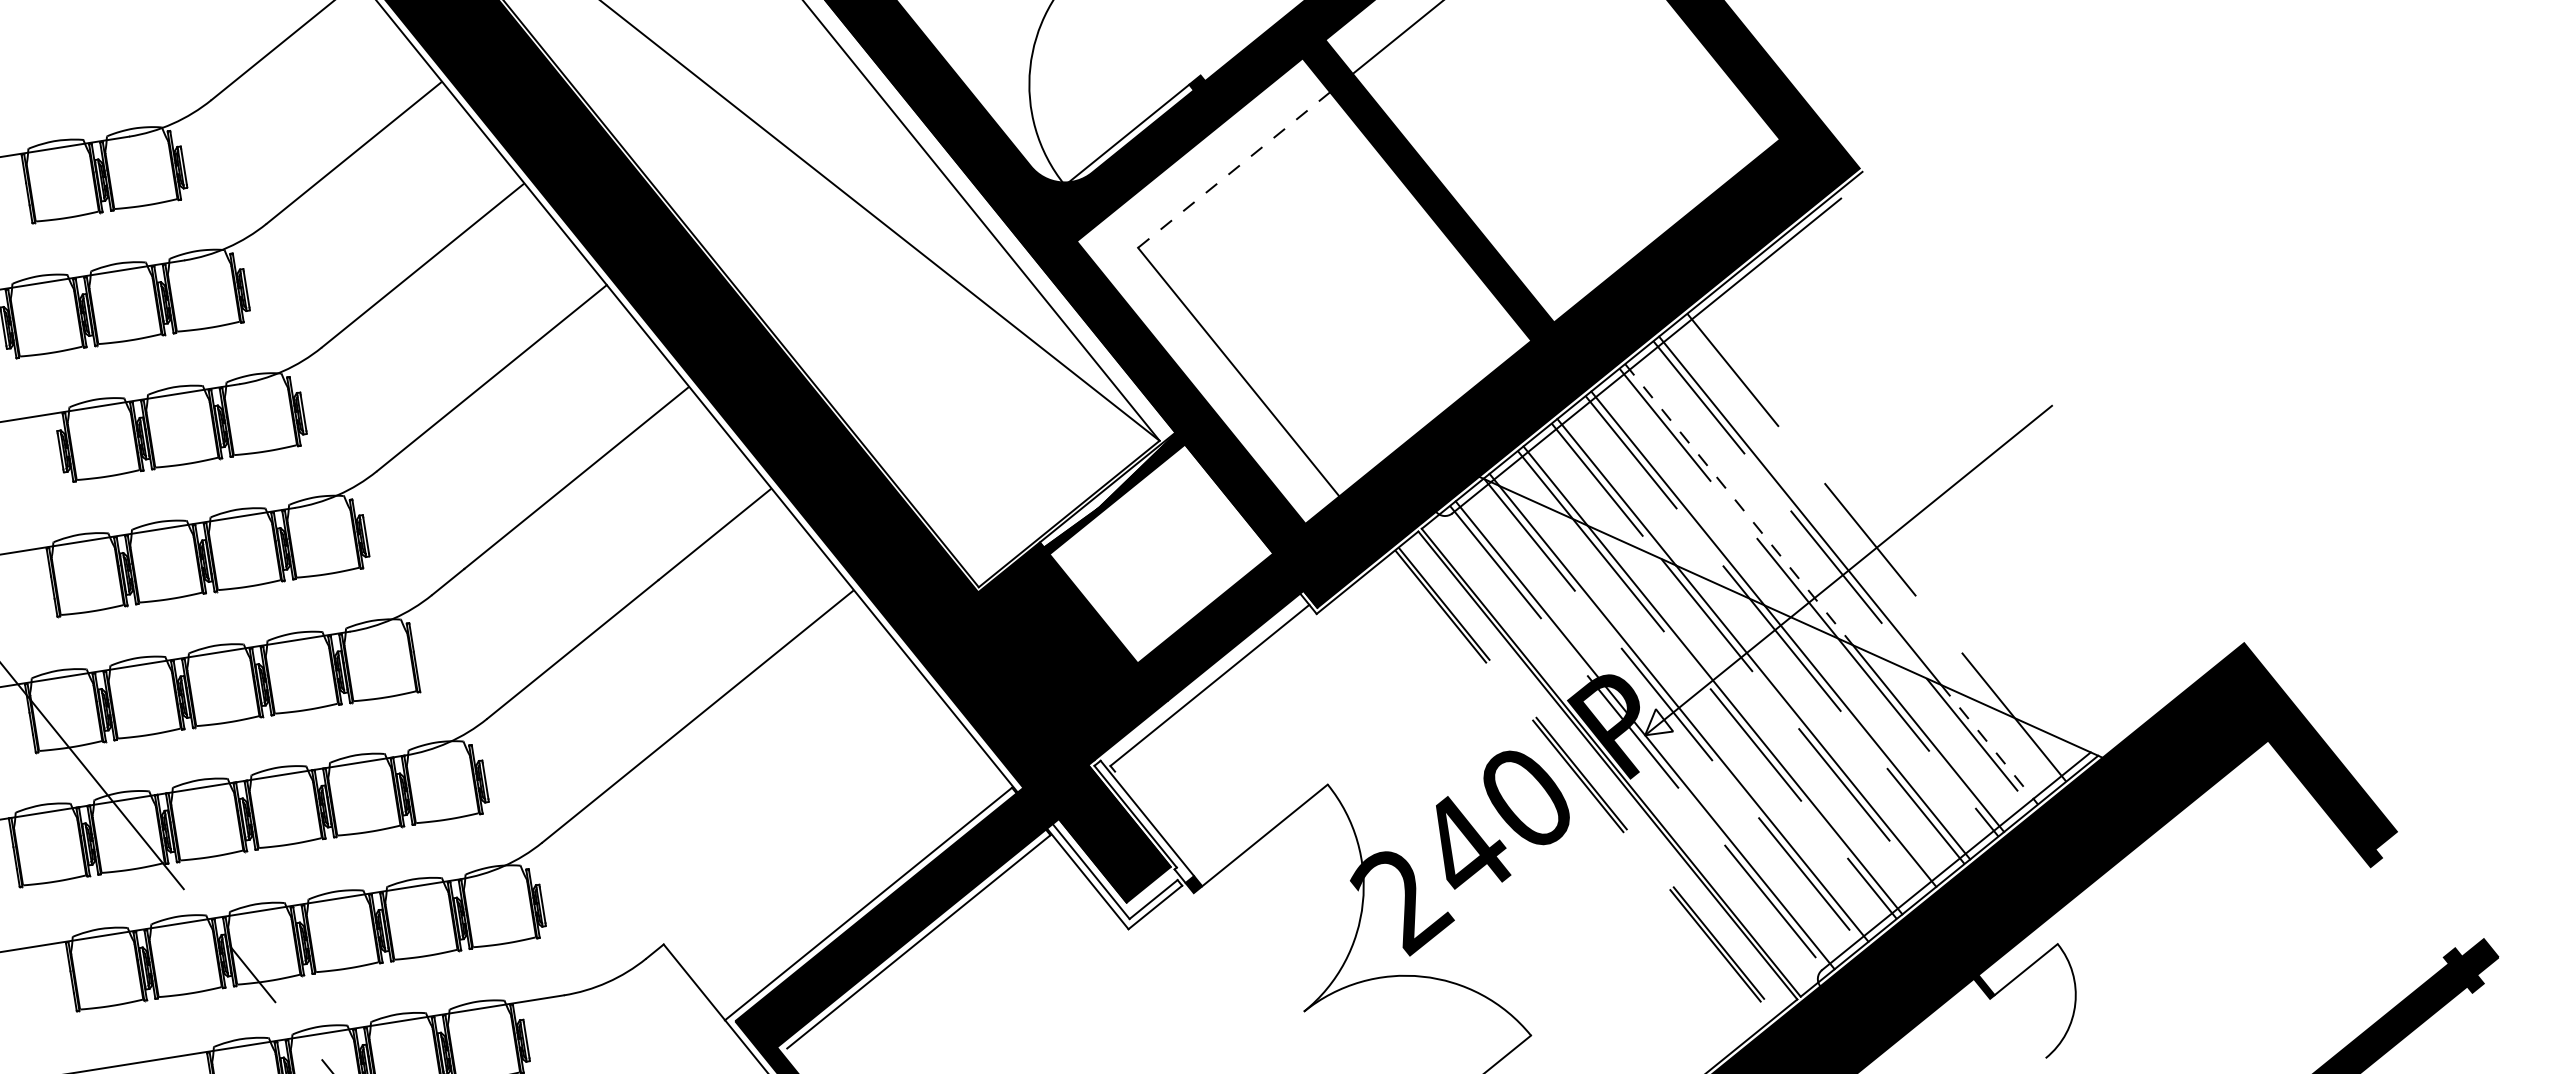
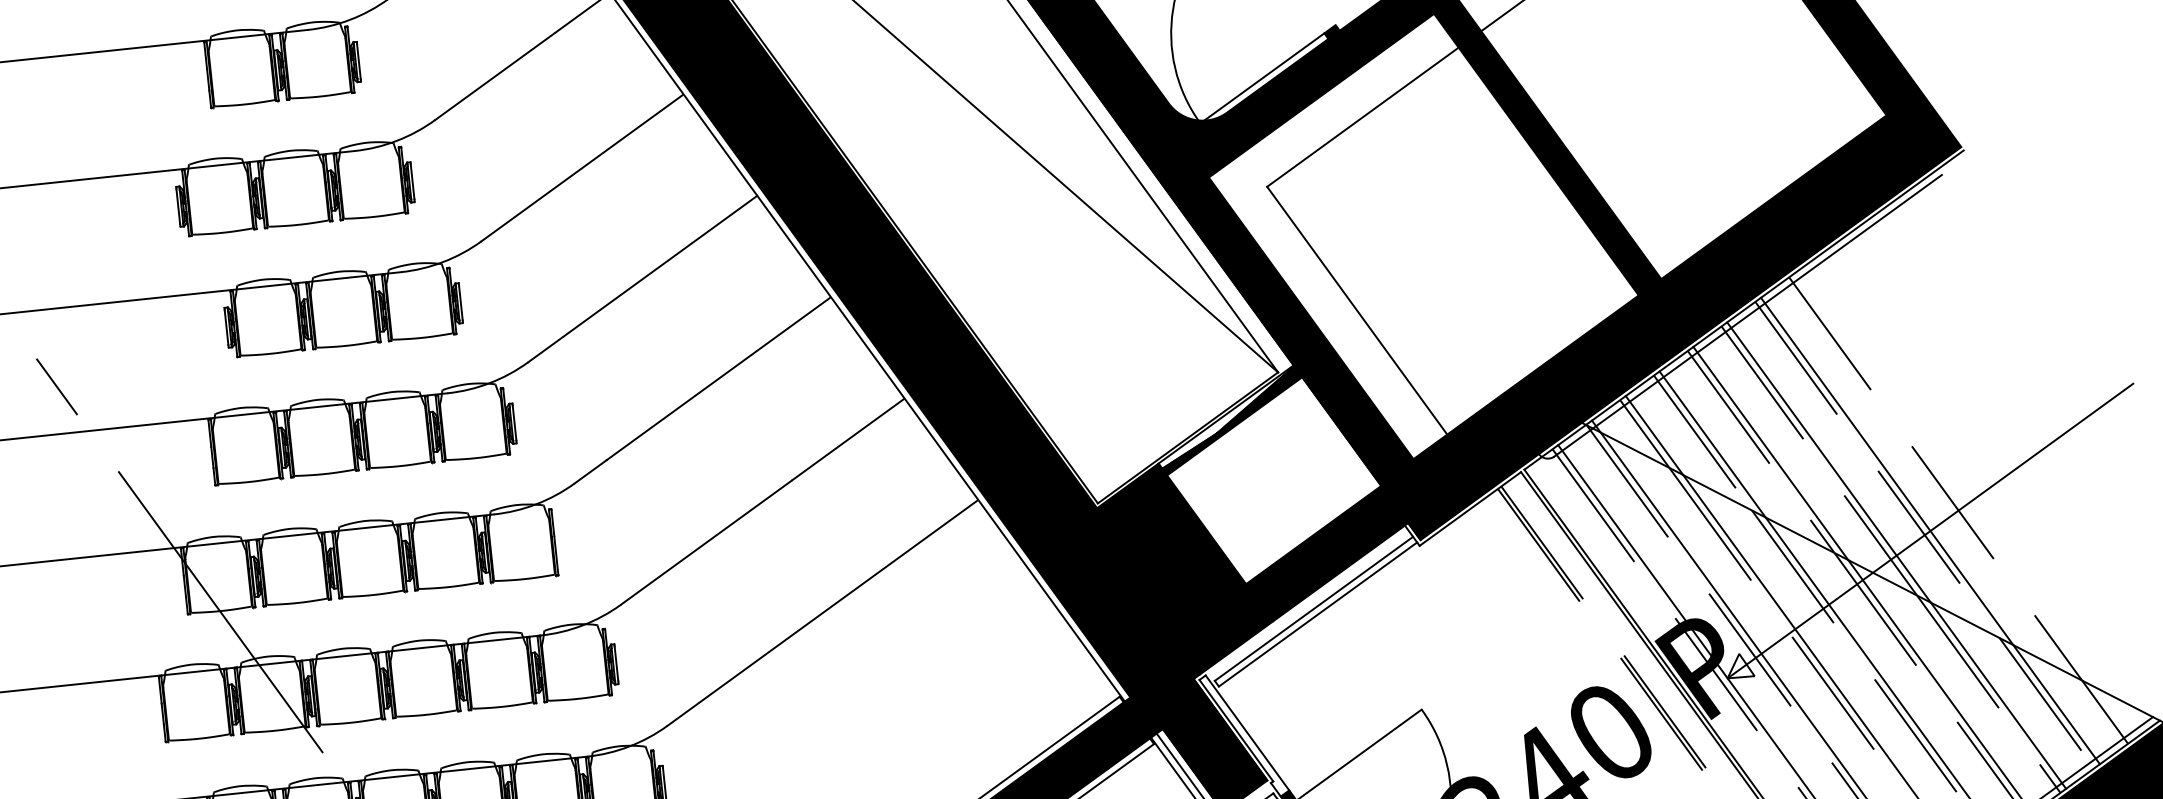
line: (1234, 170) -> (1363, 117), dashed -> solid
line: (1739, 504) -> (1829, 462), dashed -> solid
line: (1214, 690) -> (1318, 613), added
line: (1989, 744) -> (2056, 704), dashed -> solid

